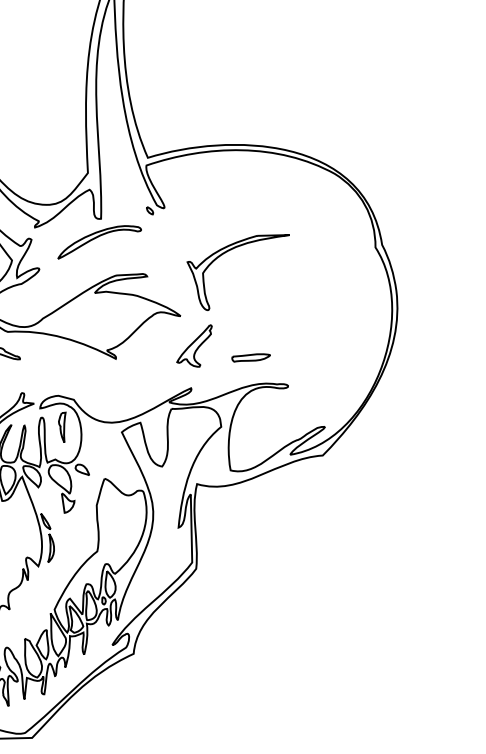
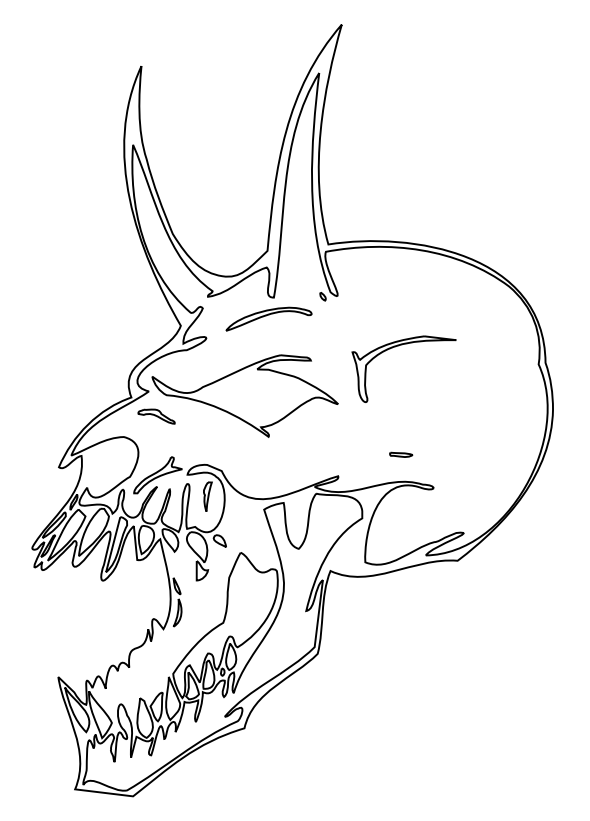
part: (194, 347) -> (347, 436), removed
part: (250, 357) -> (400, 454), size x0.6

